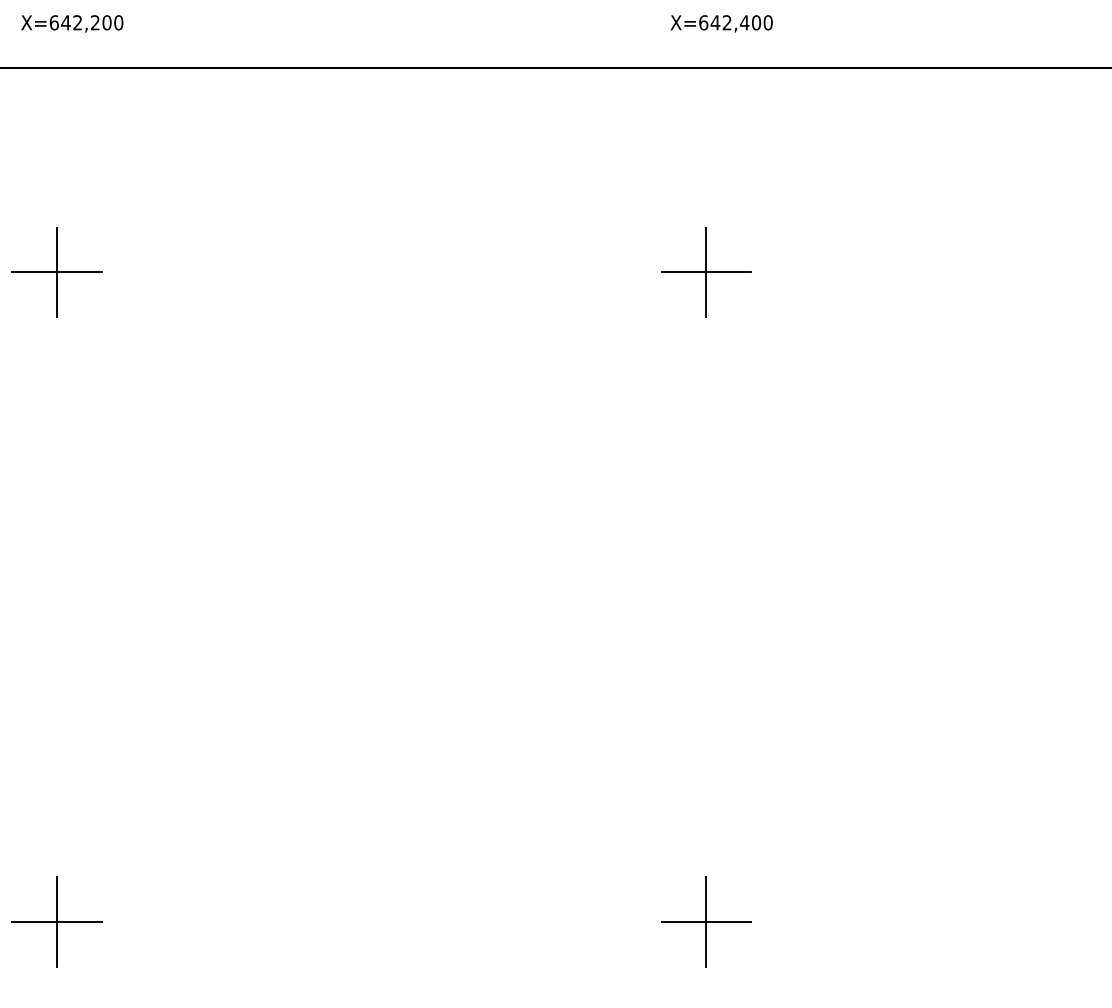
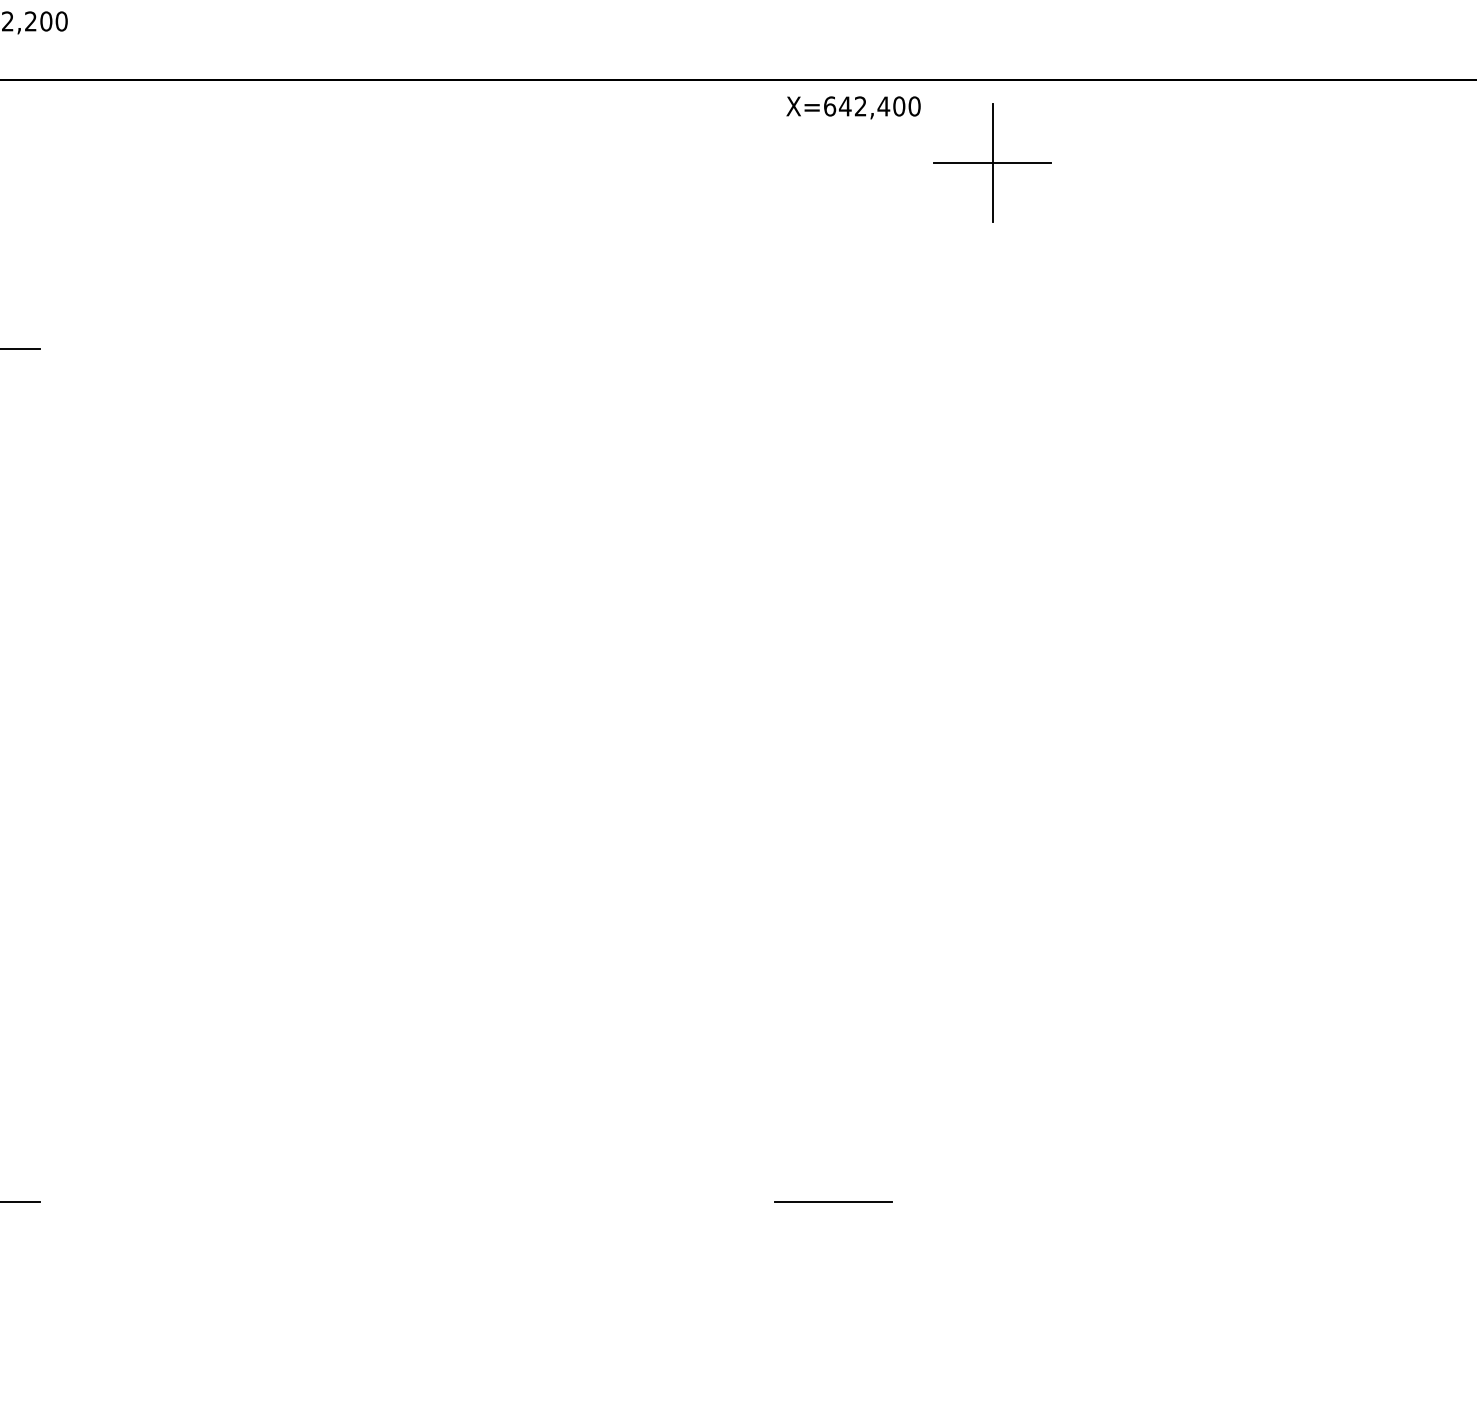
text: (721, 23) -> (853, 107), moved
part: (706, 271) -> (992, 162), moved
line: (706, 921) -> (833, 1201), removed

